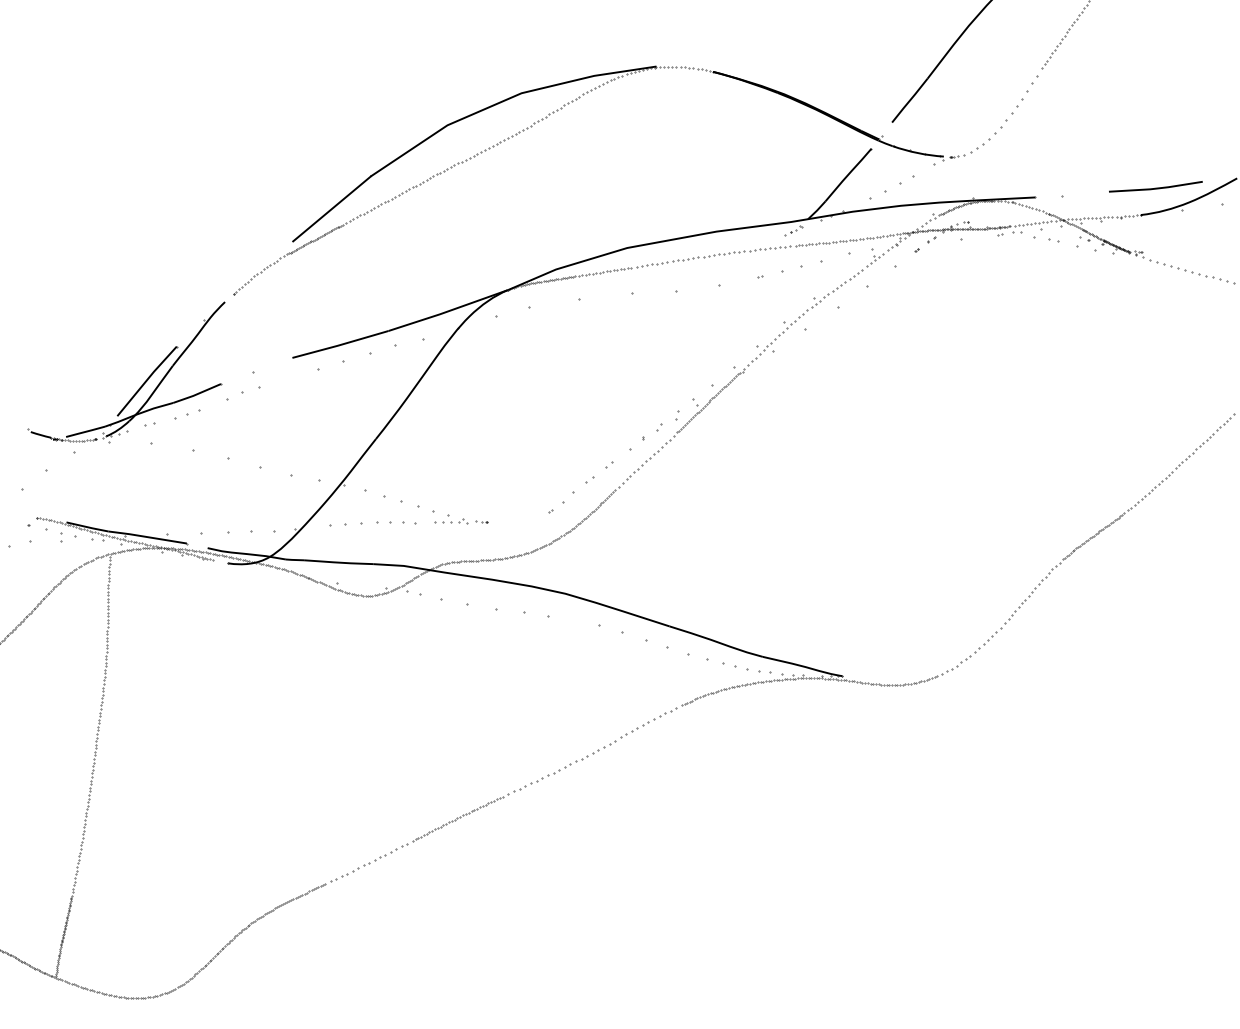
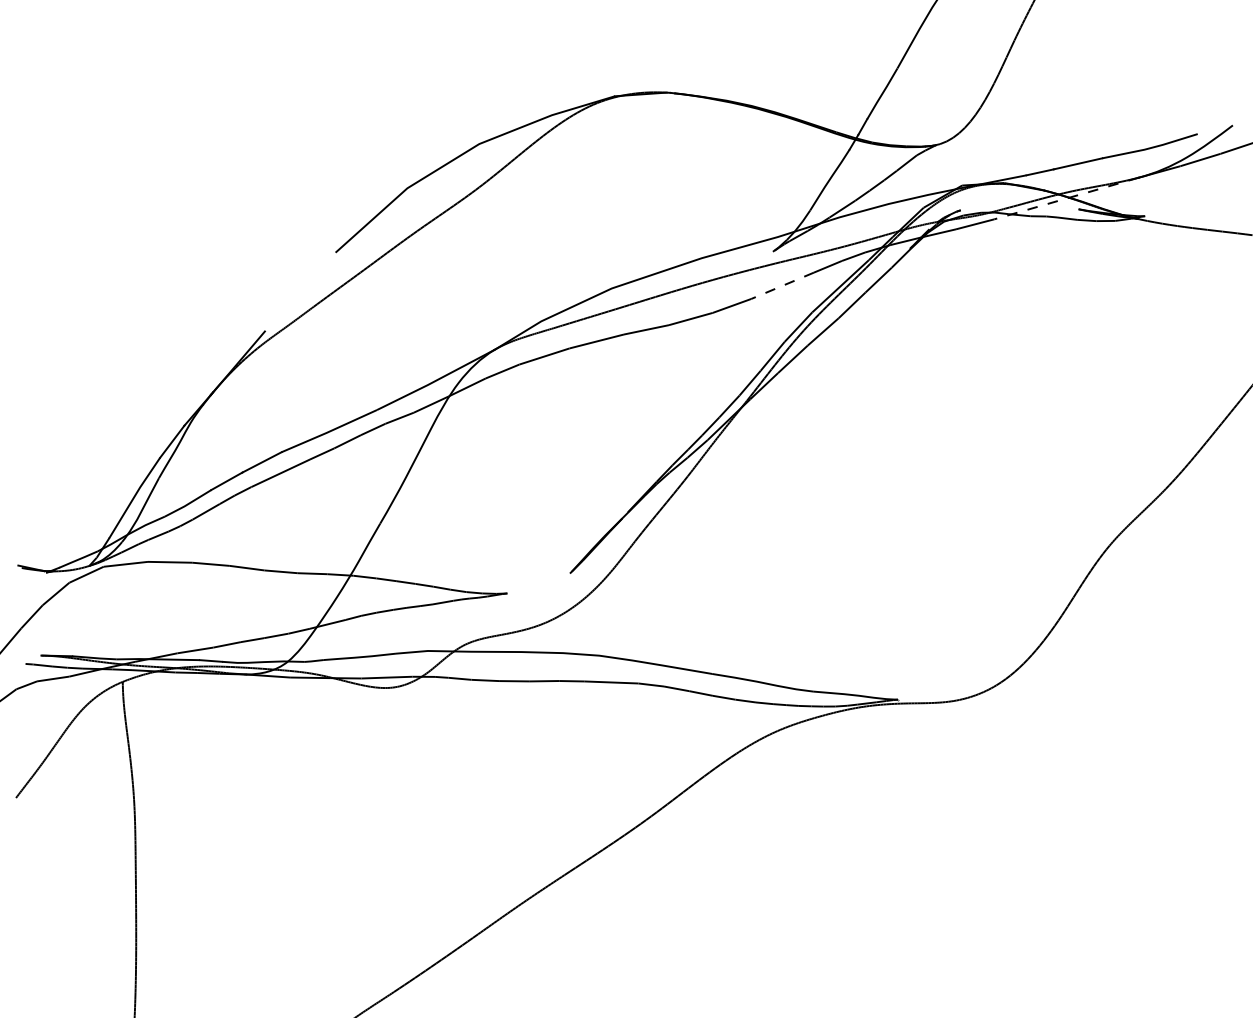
line: (331, 208) -> (299, 291), removed

